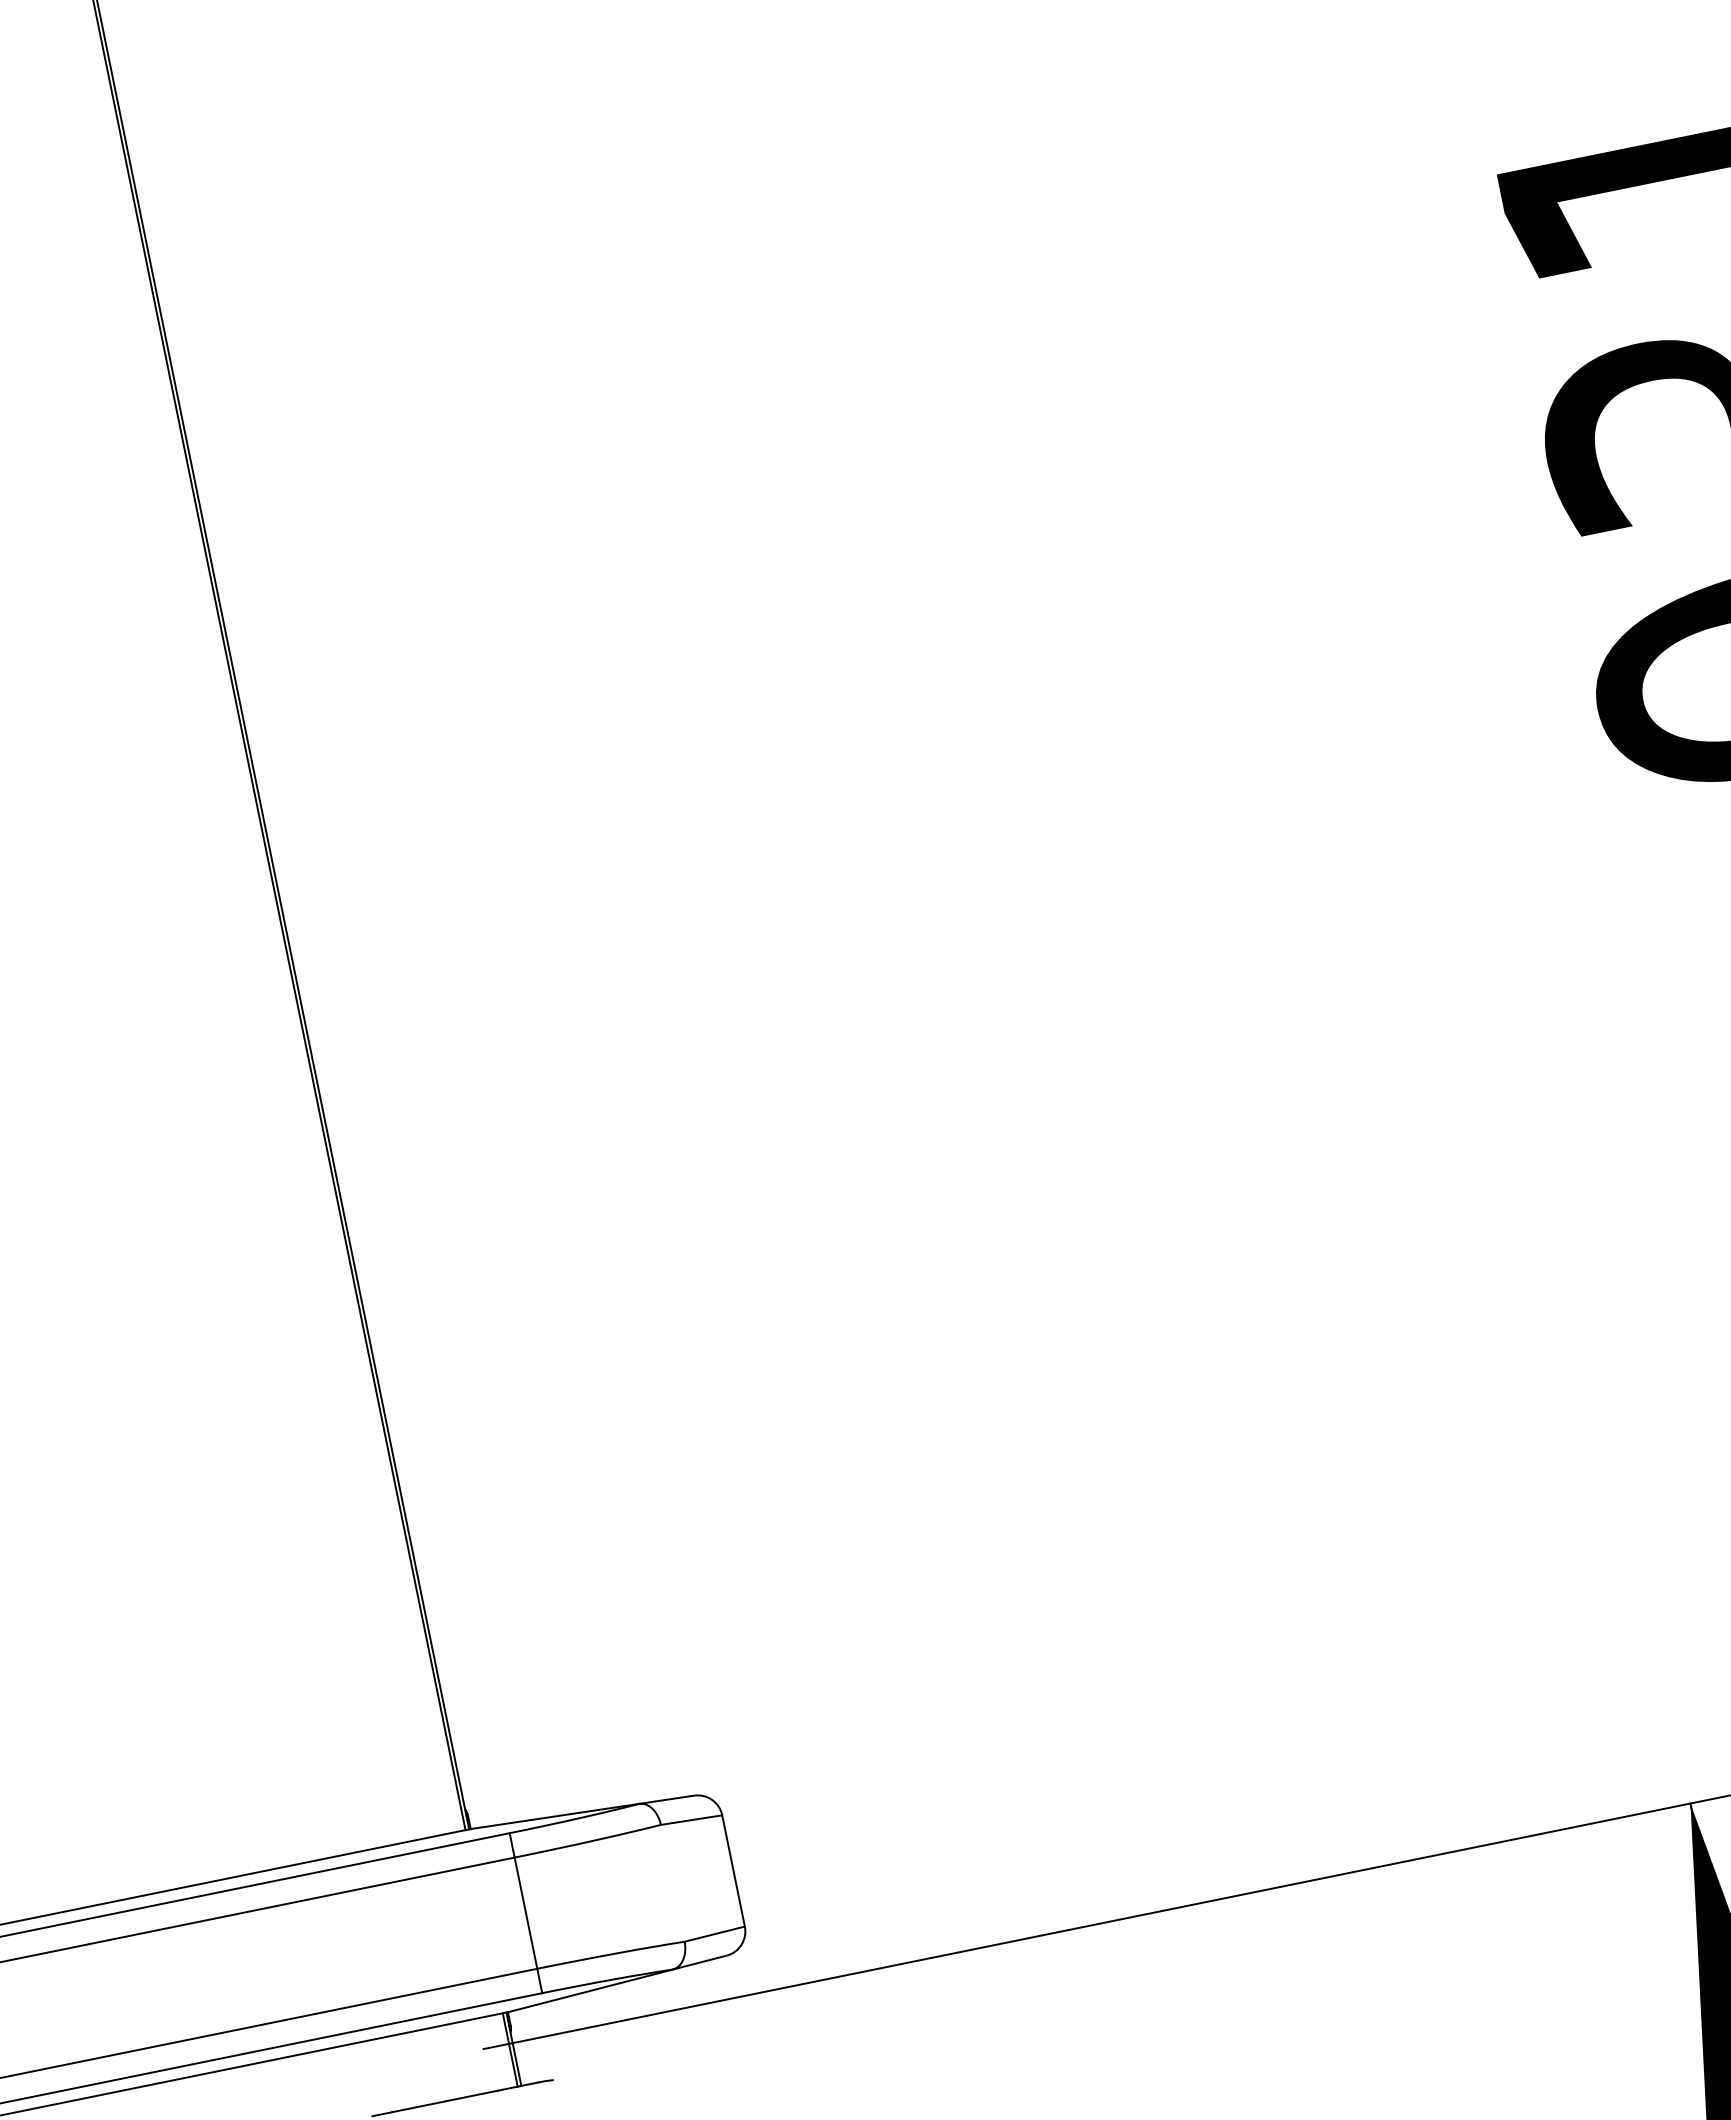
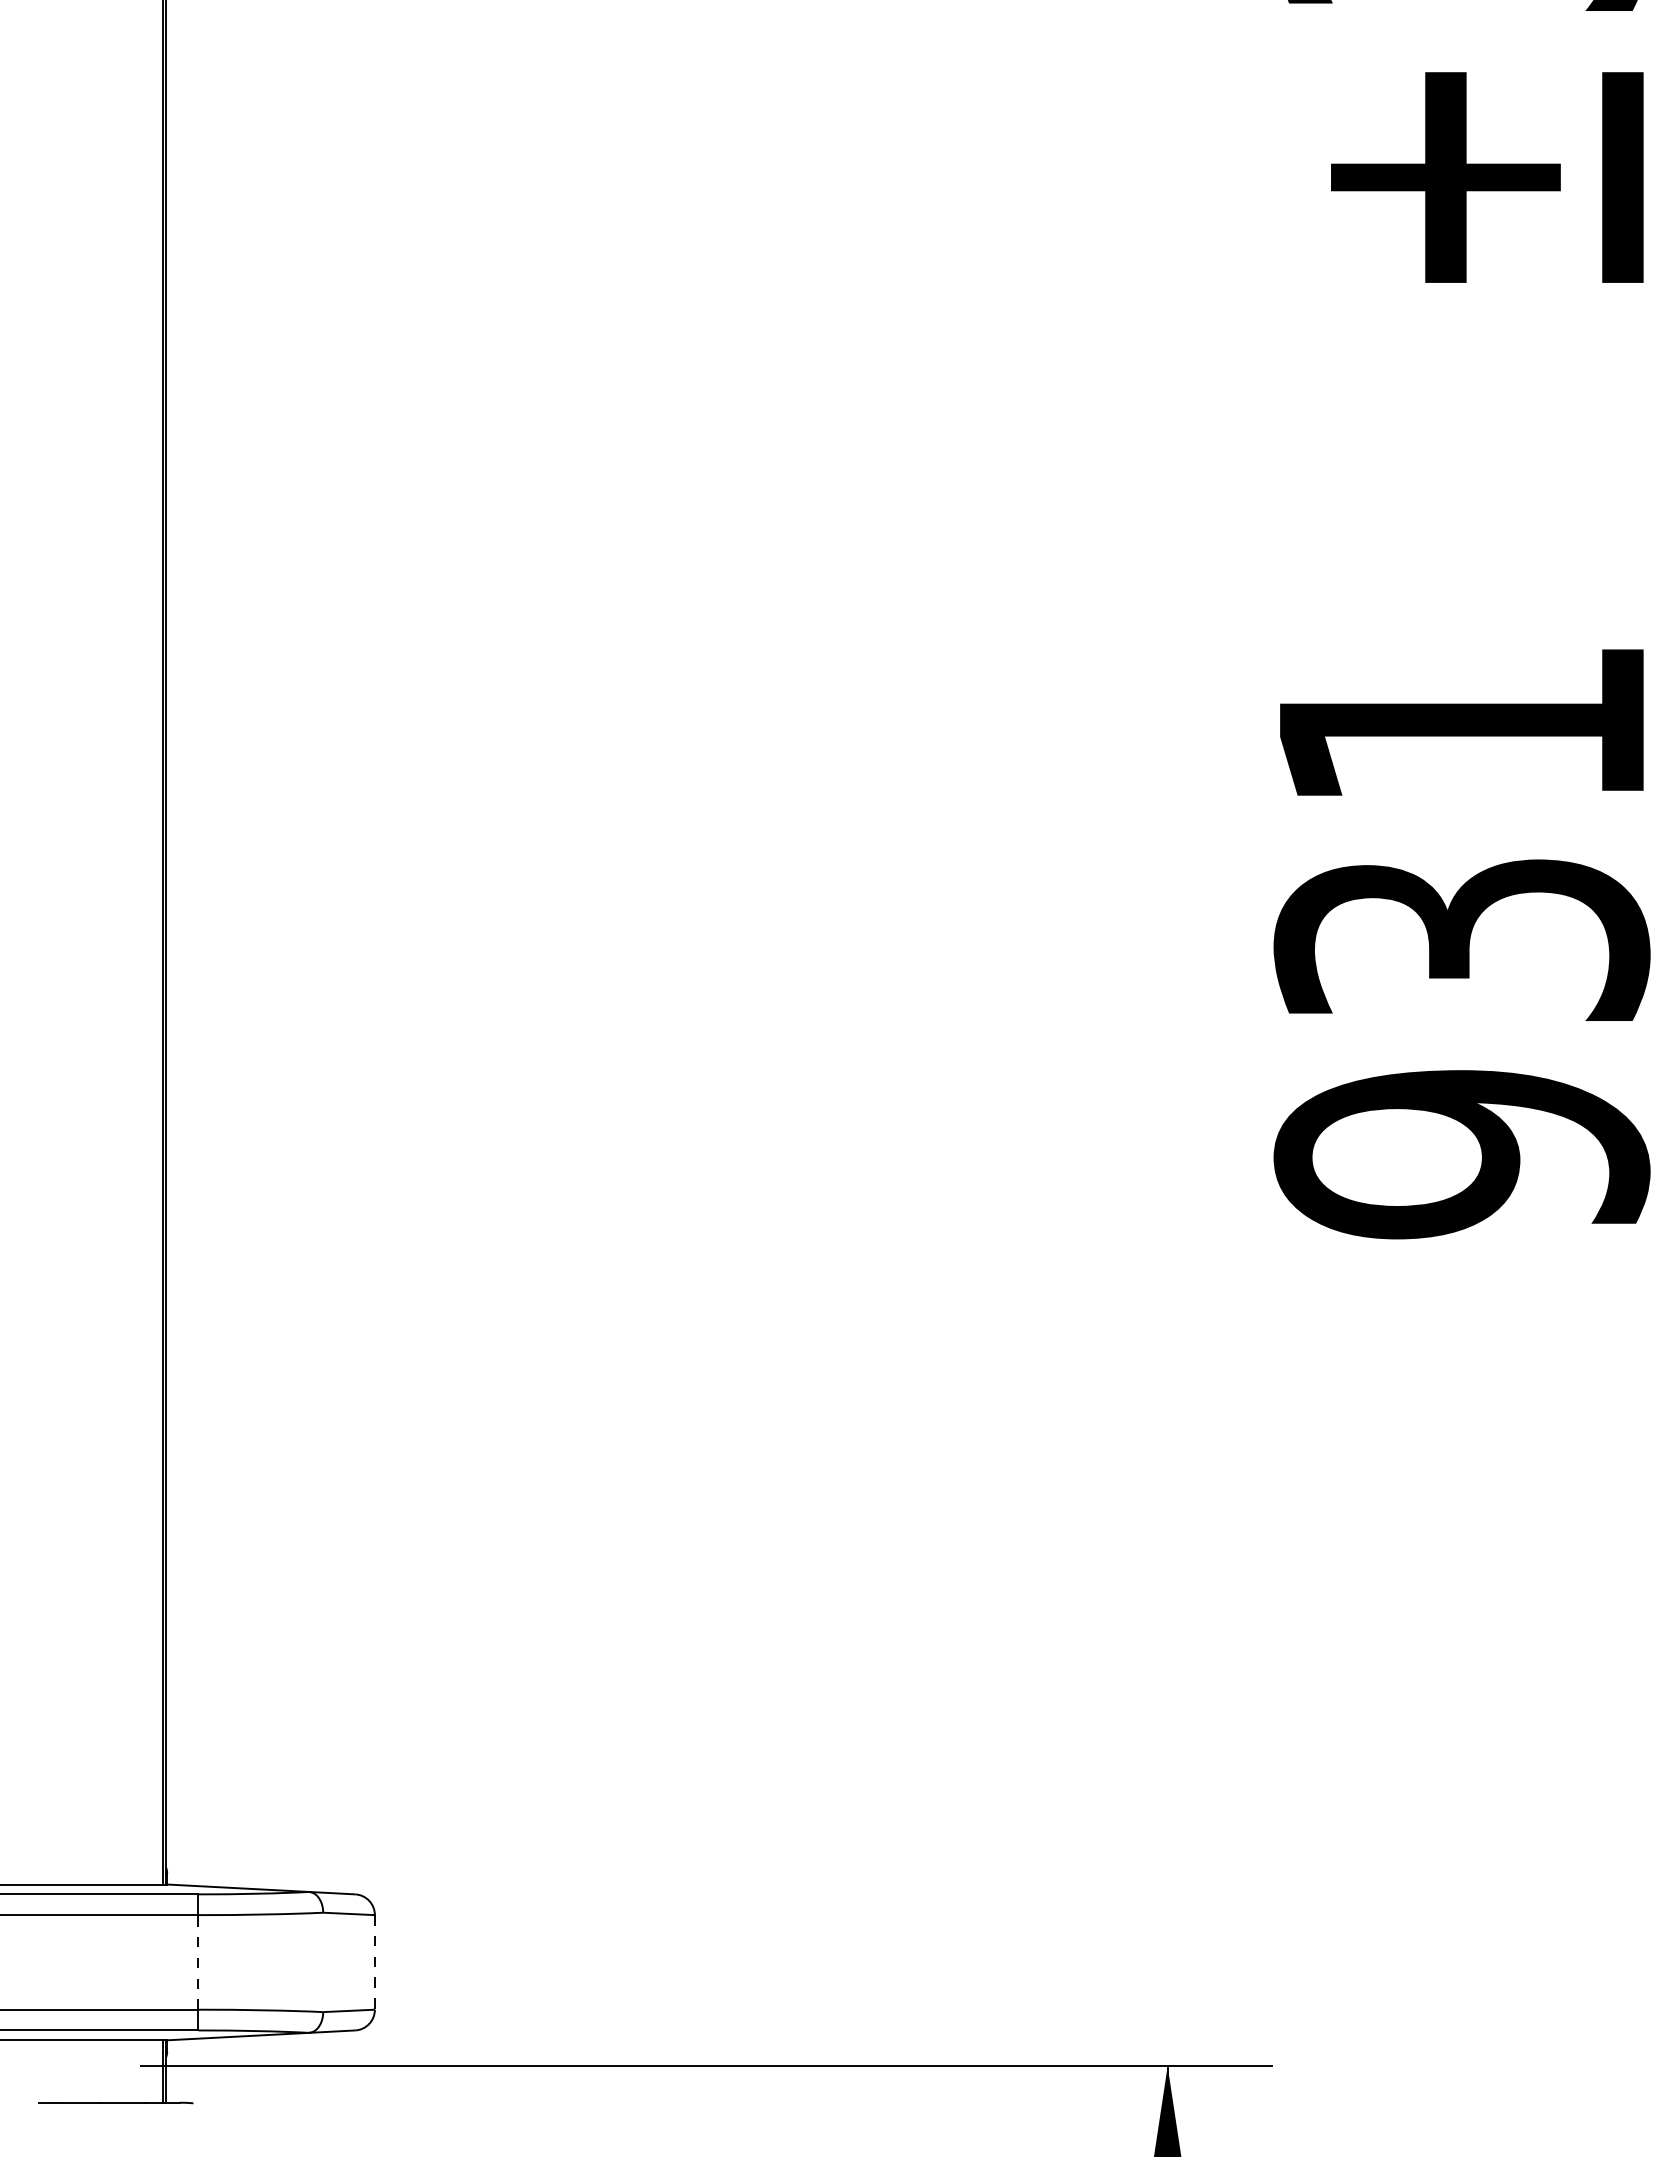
line: (733, 1871) -> (374, 1962), solid -> dashed
line: (525, 1912) -> (198, 1961), solid -> dashed

